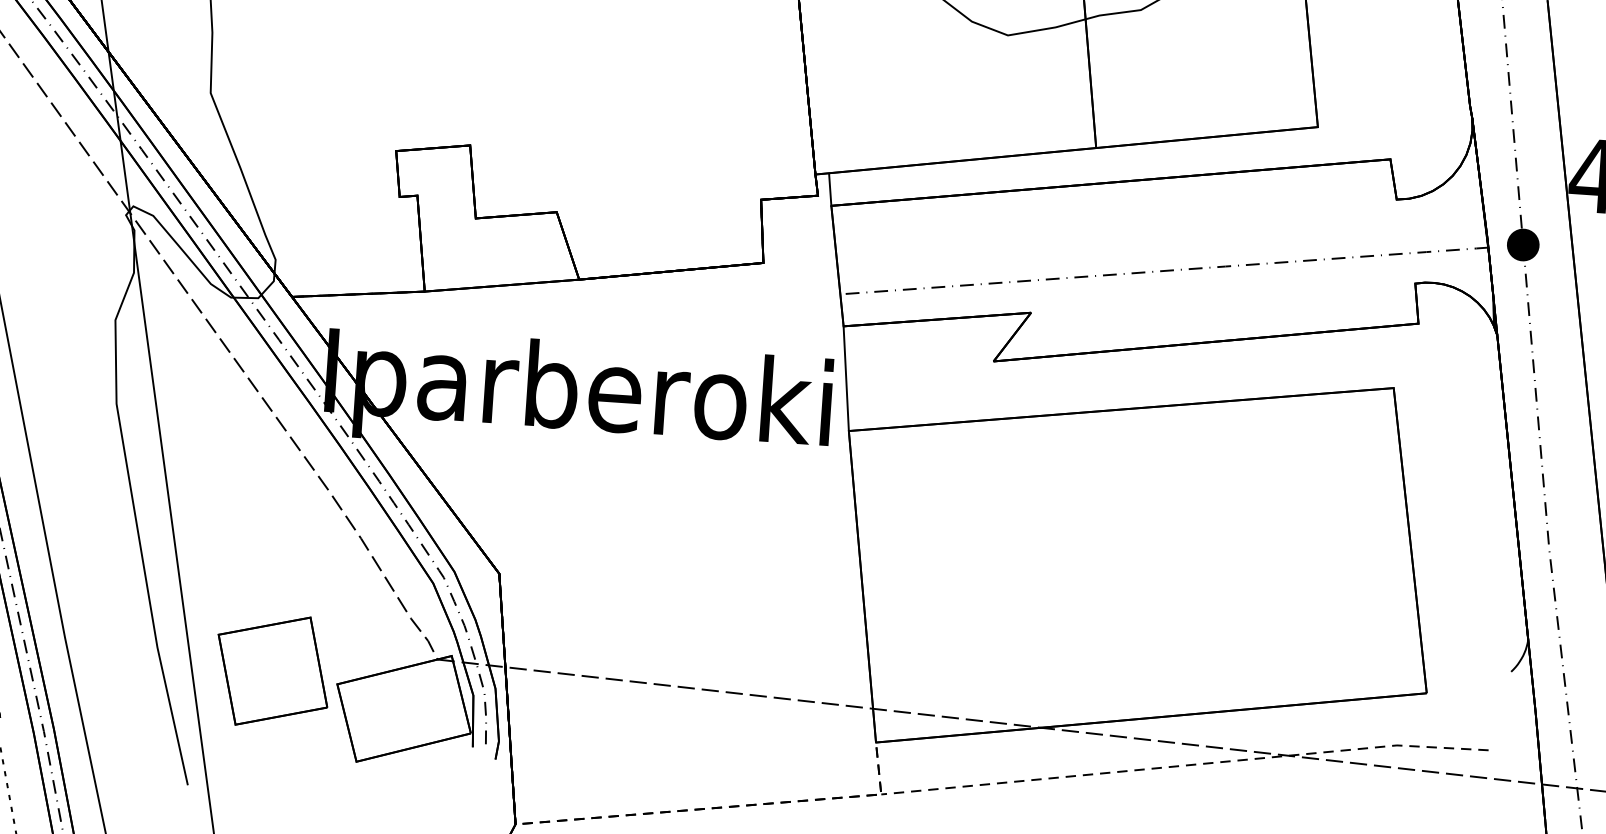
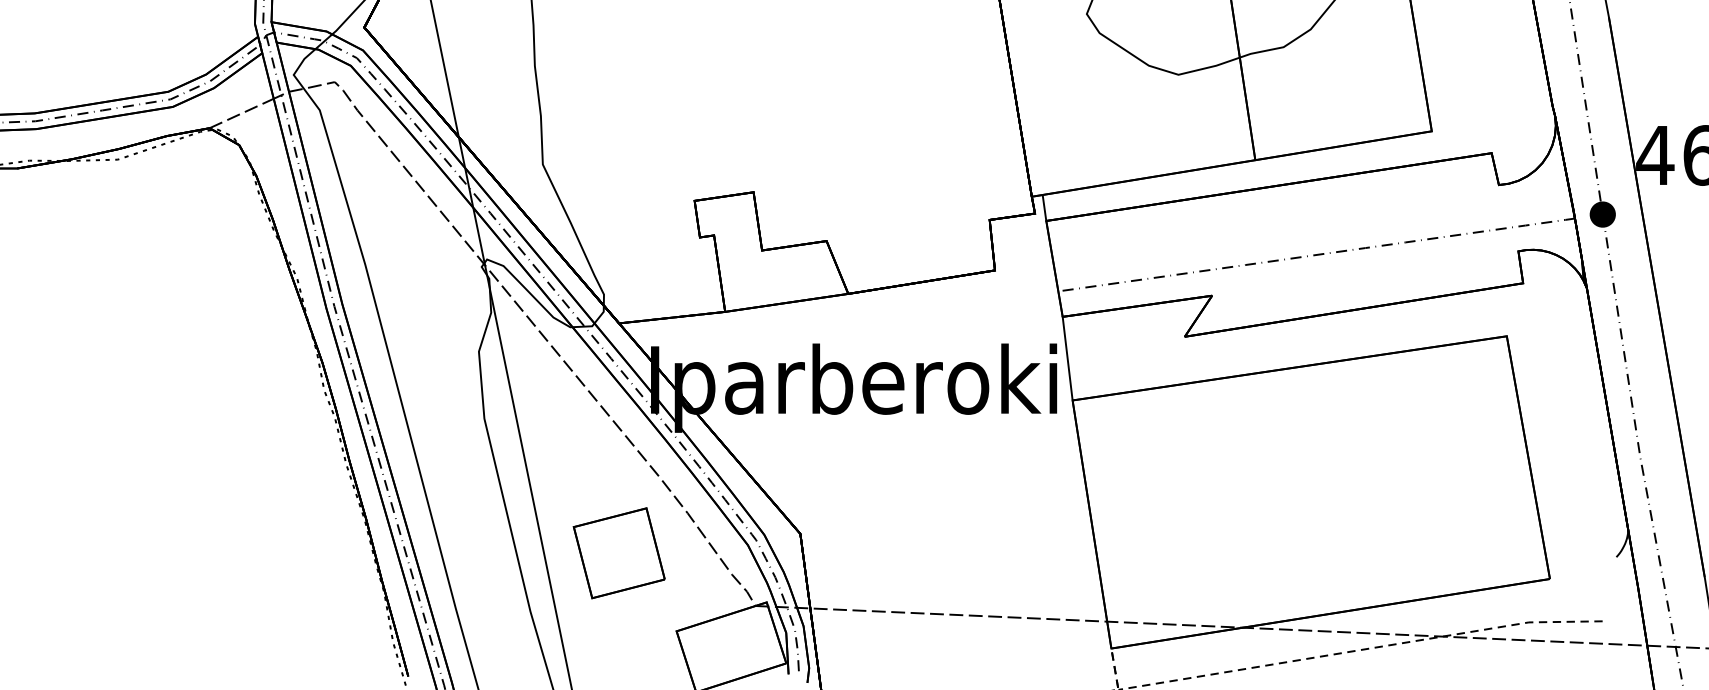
part: (271, 671) -> (618, 553), moved

